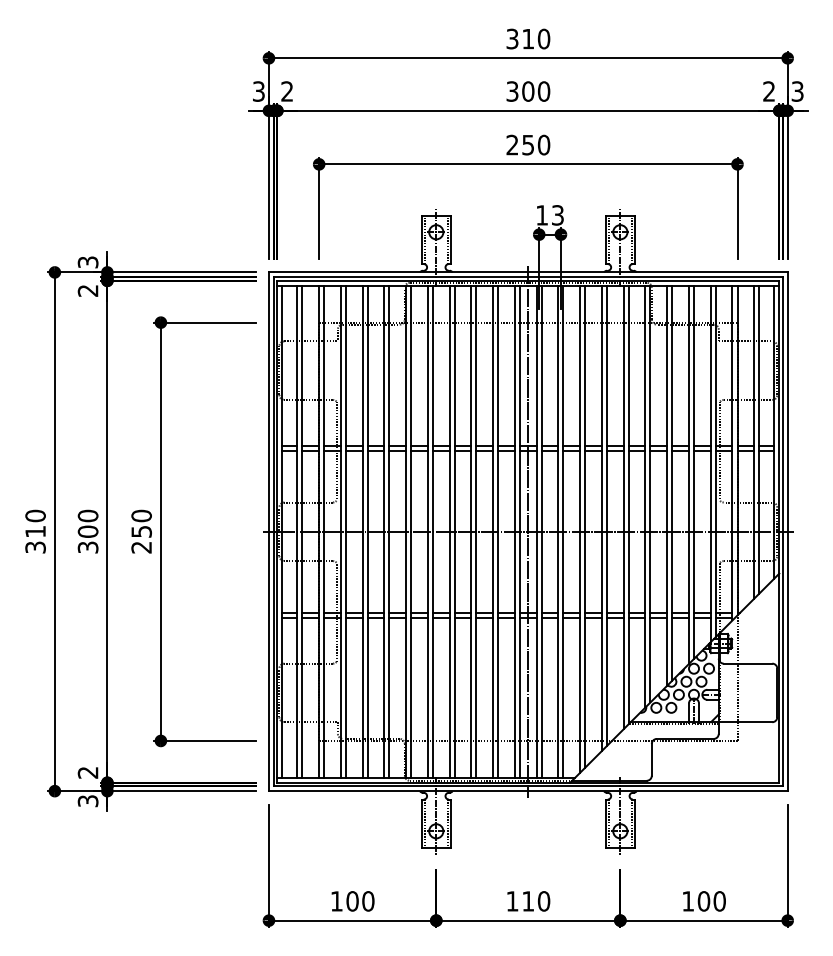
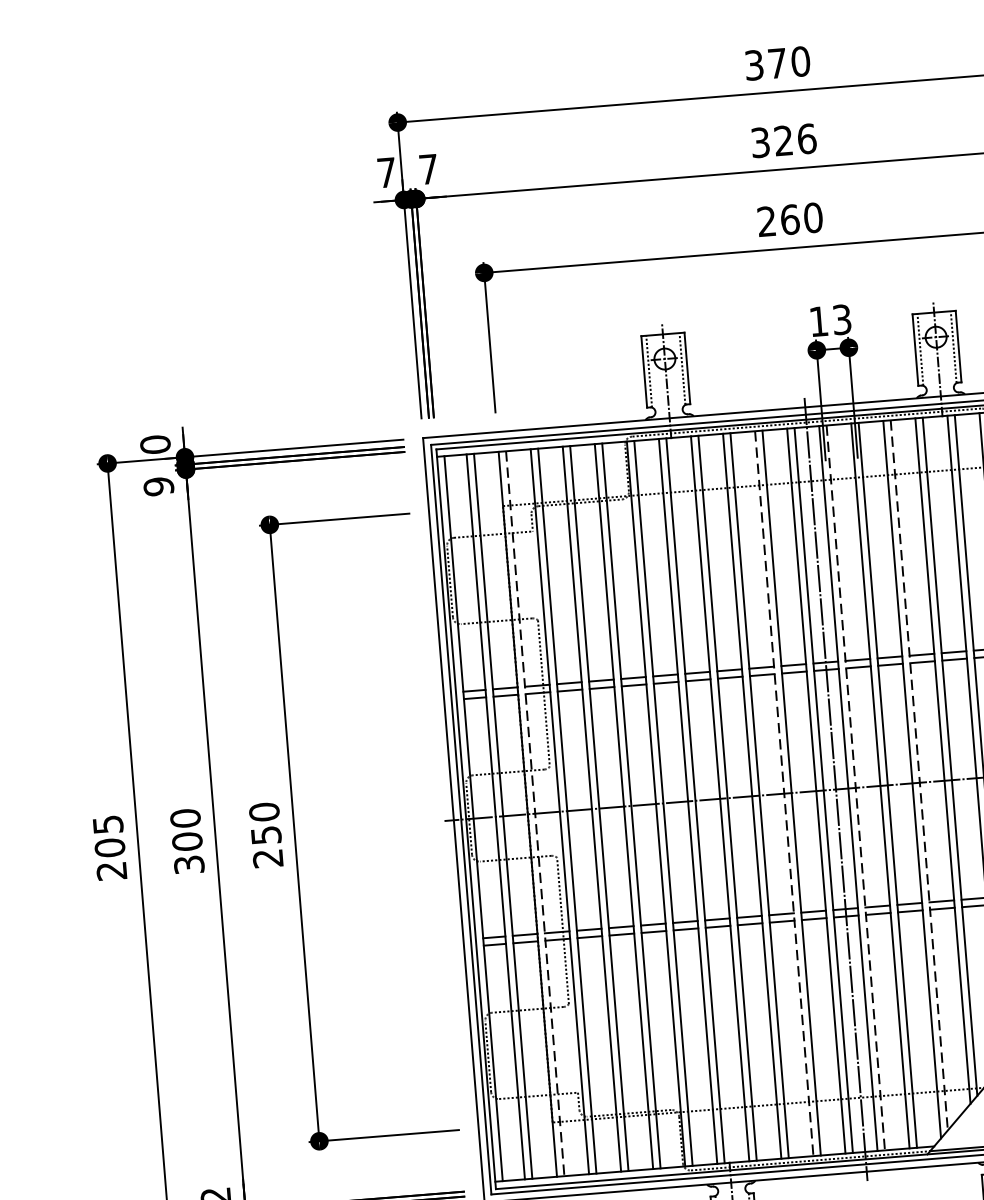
text: (528, 39) -> (777, 64), 310 -> 370
text: (258, 91) -> (386, 172), 3 -> 7
text: (287, 91) -> (428, 169), 2 -> 7
text: (536, 91) -> (795, 139), 300 -> 326
text: (528, 144) -> (790, 218), 250 -> 260
text: (87, 262) -> (154, 444), 3 -> 0
text: (87, 290) -> (157, 486), 2 -> 9
line: (585, 526) -> (919, 774), solid -> dashed
text: (35, 531) -> (109, 847), 310 -> 205
line: (324, 531) -> (535, 813), solid -> dashed
line: (493, 531) -> (784, 793), solid -> dashed
line: (541, 531) -> (855, 787), solid -> dashed

